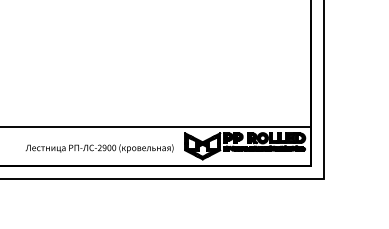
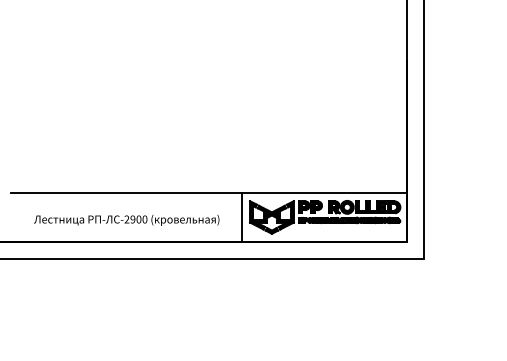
line: (179, 146) -> (242, 217), added
text: (99, 147) -> (126, 219), moved

